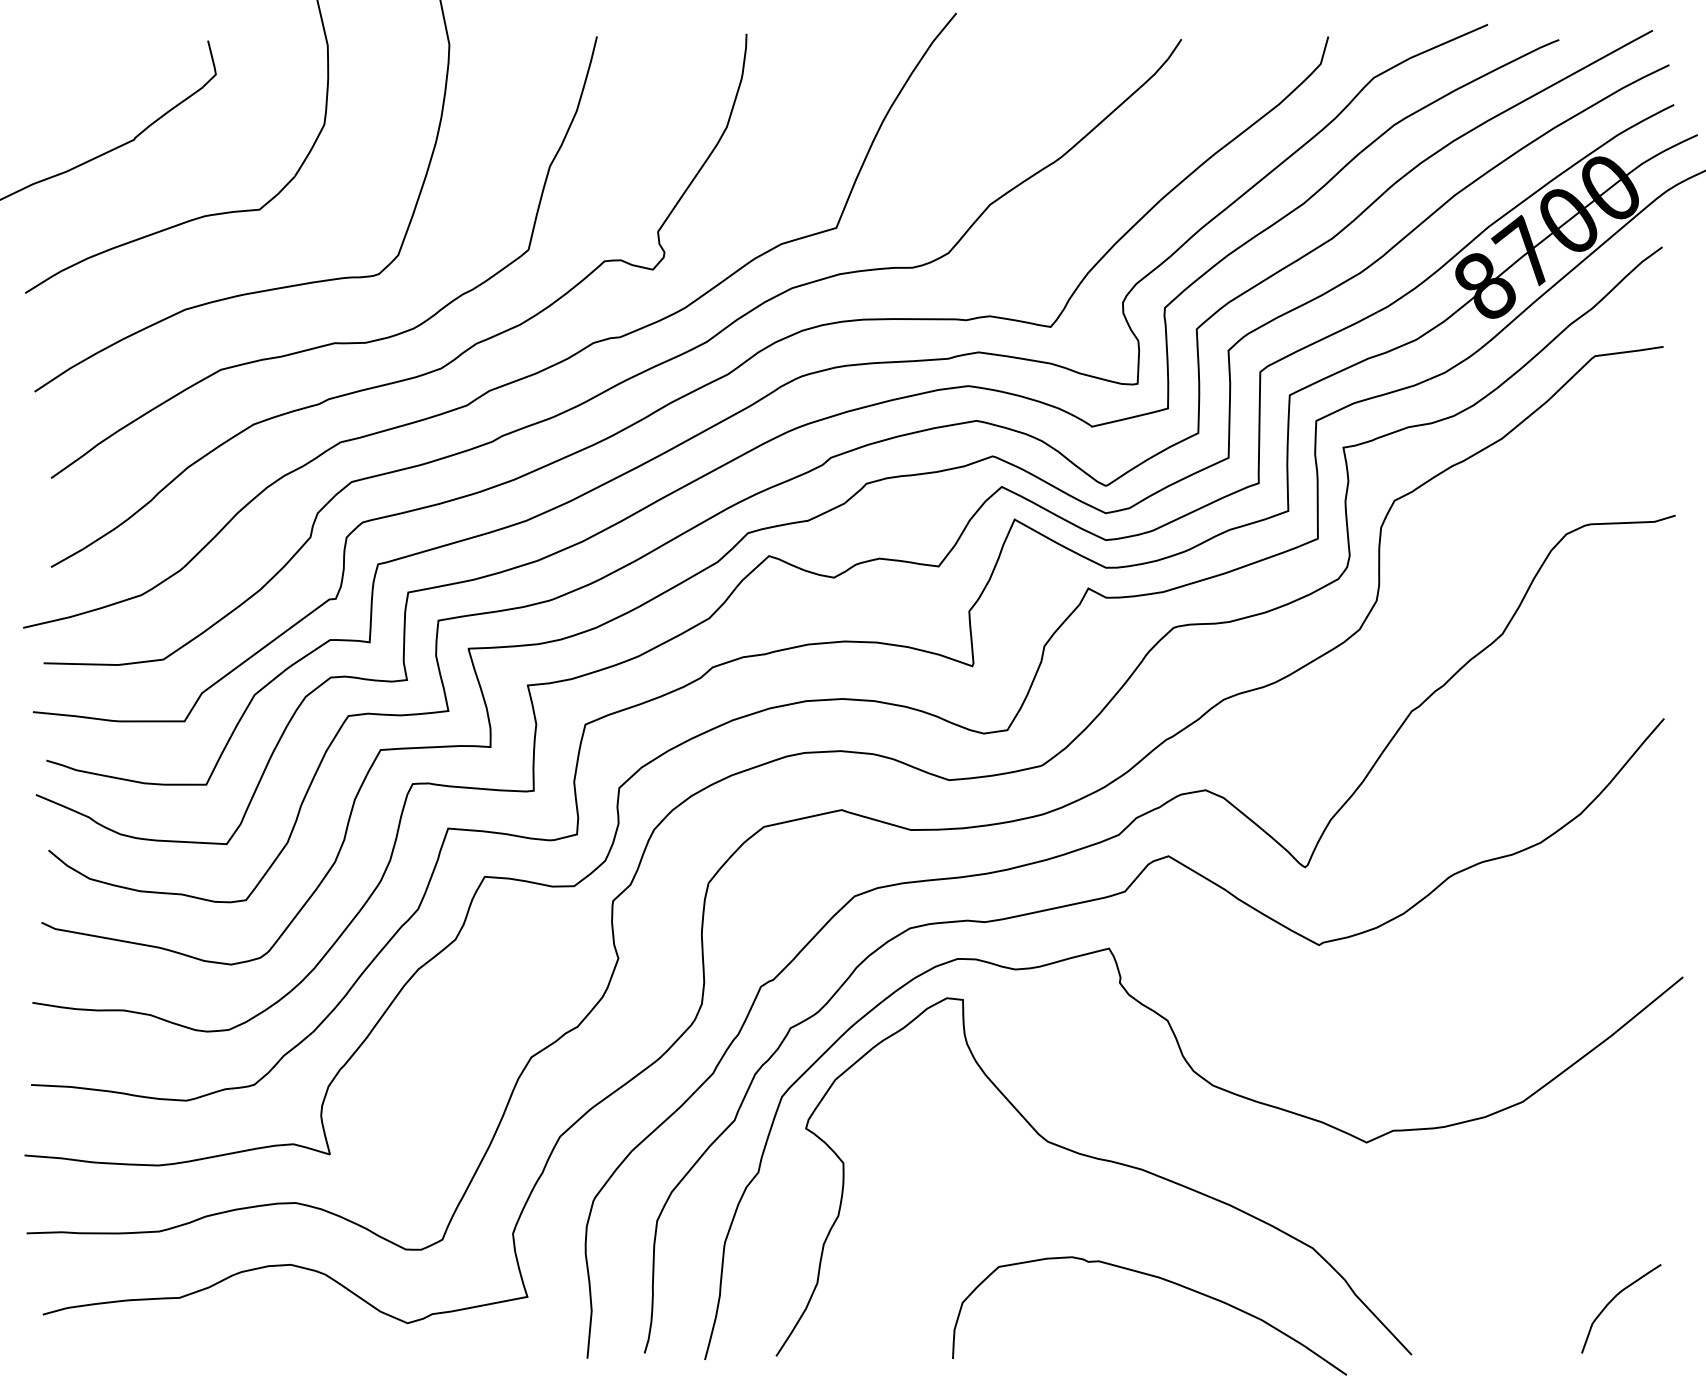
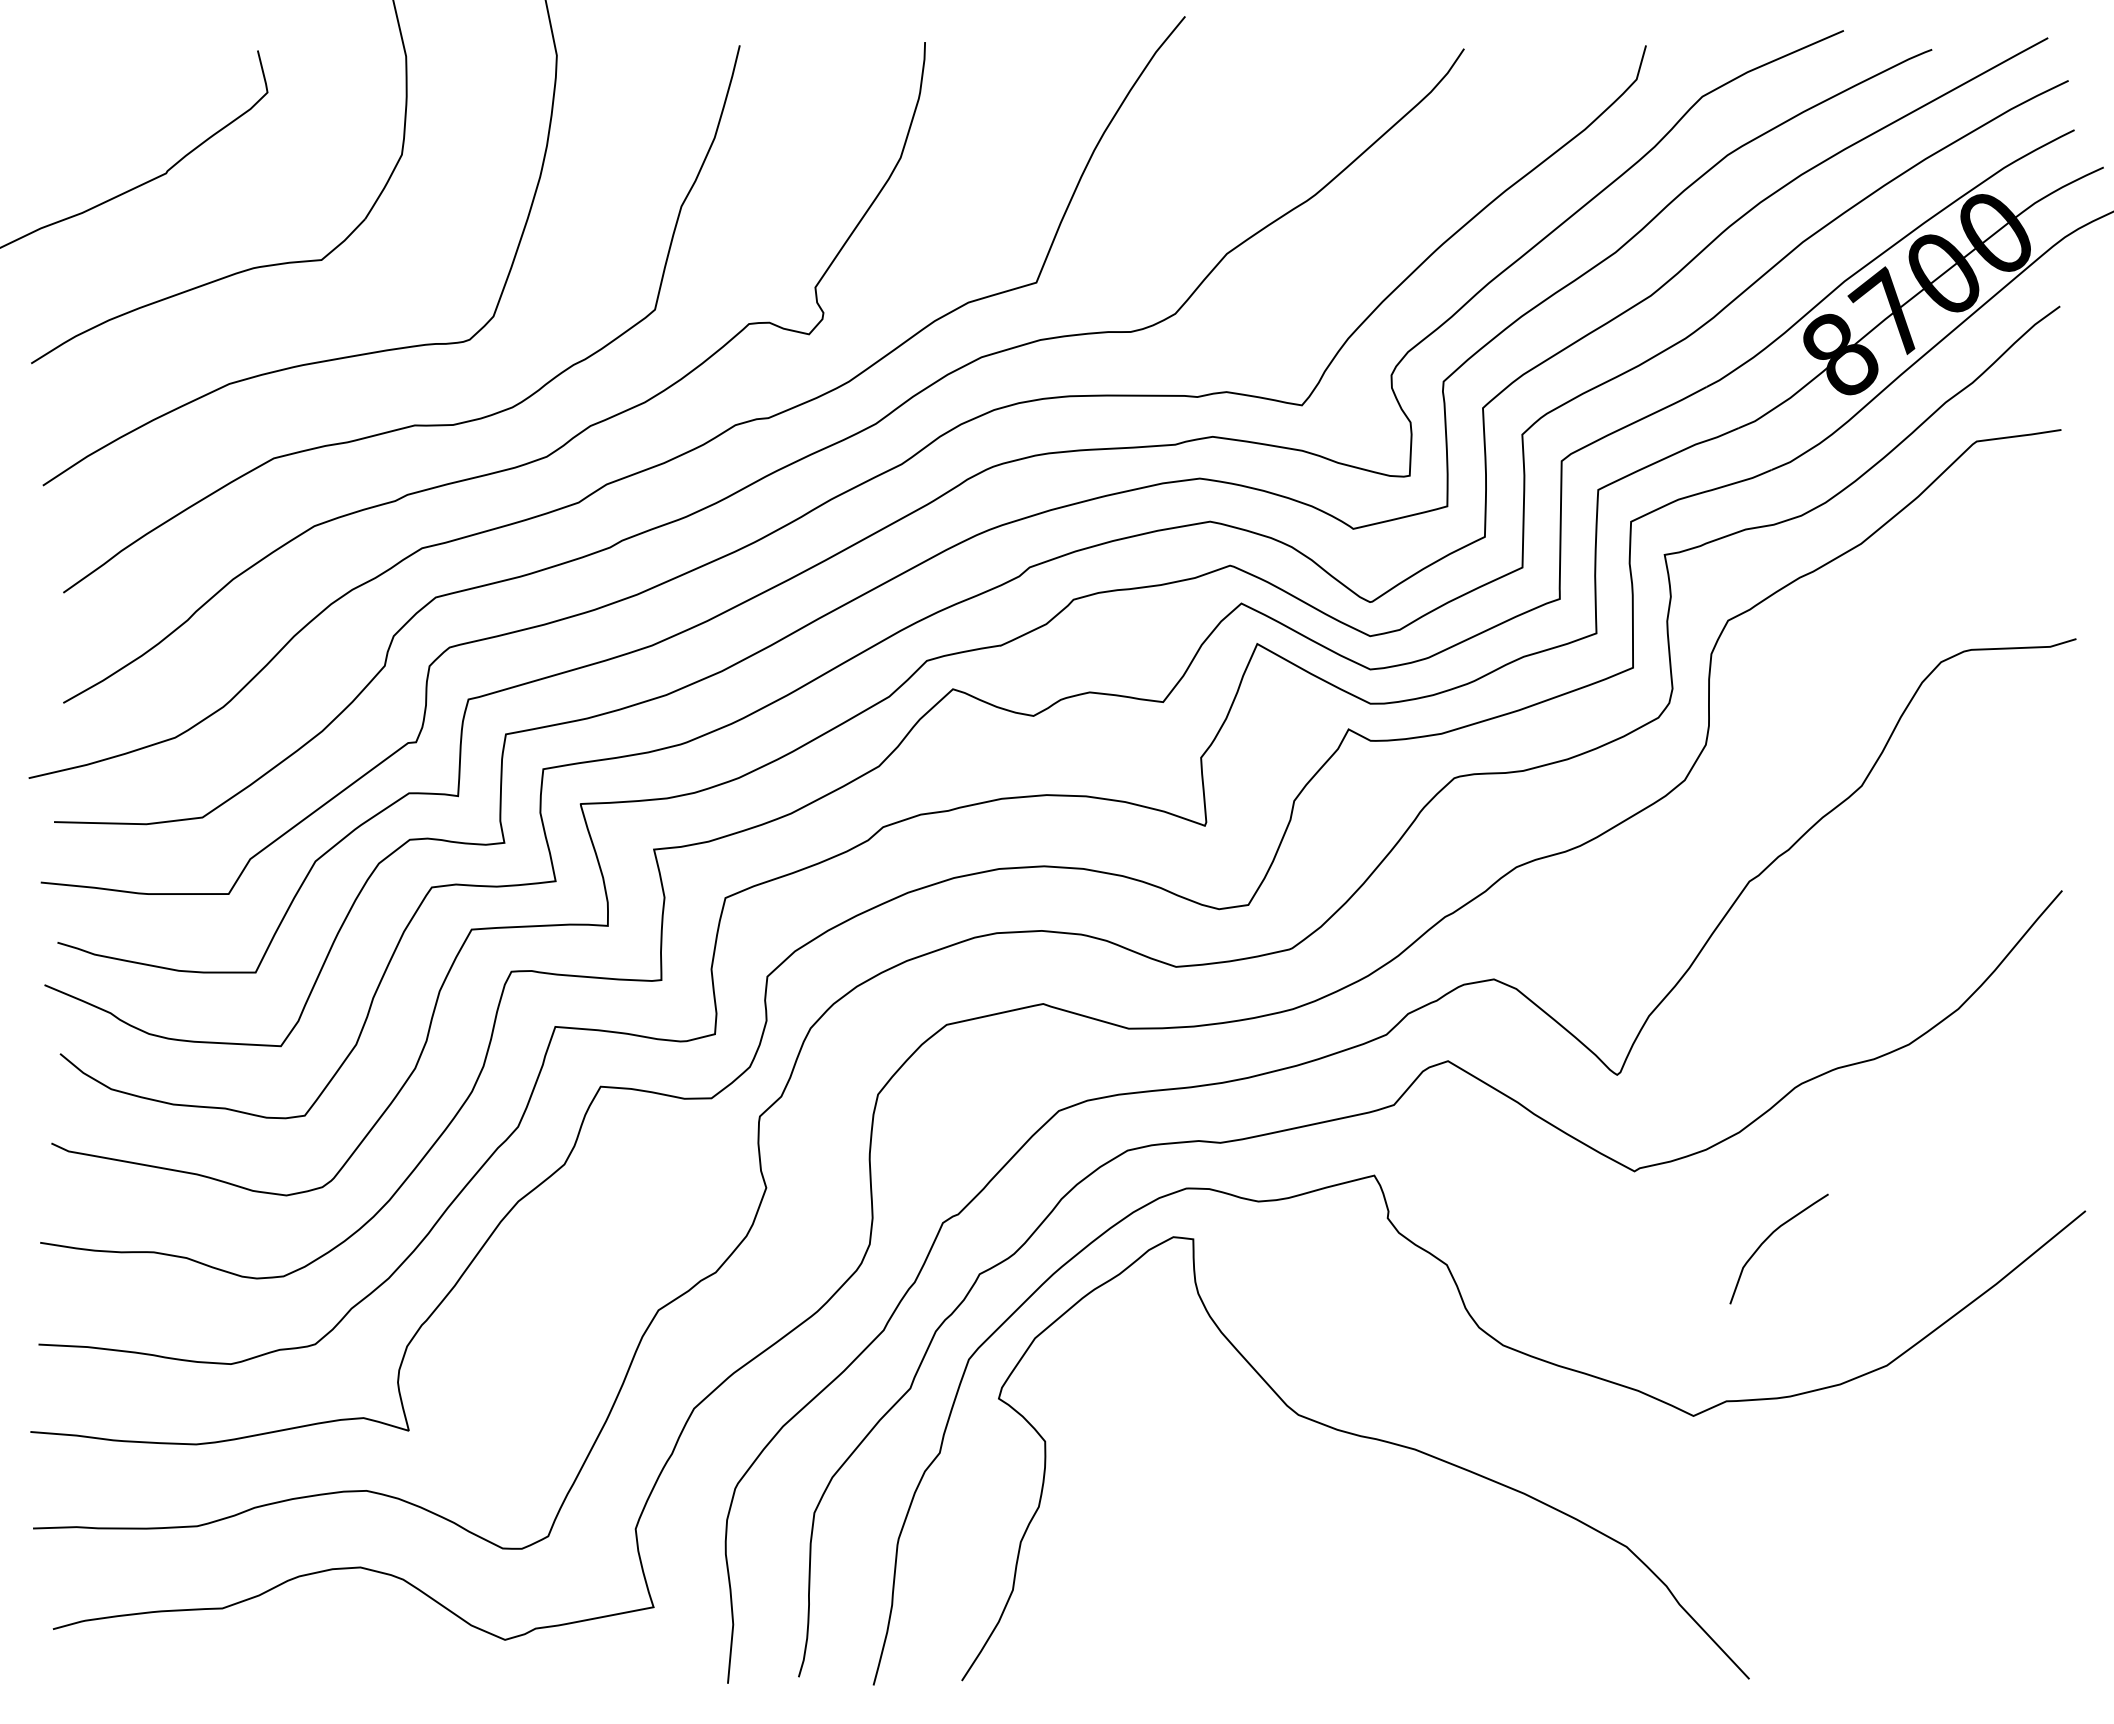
curve: (1163, 1280) -> (1441, 1586), removed
curve: (1612, 1300) -> (1768, 1238), moved

